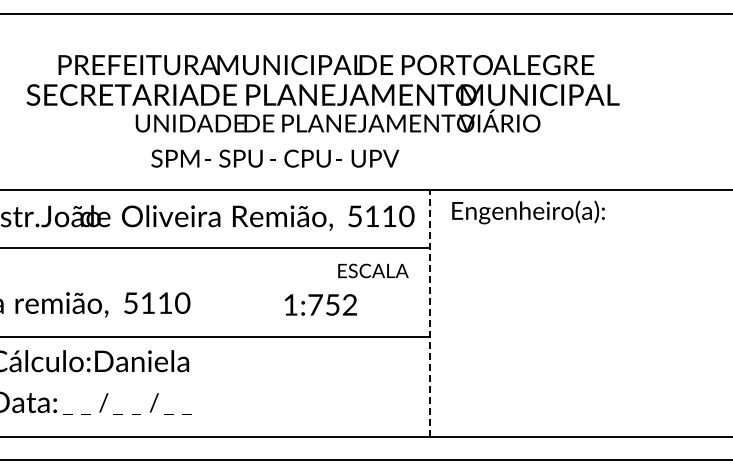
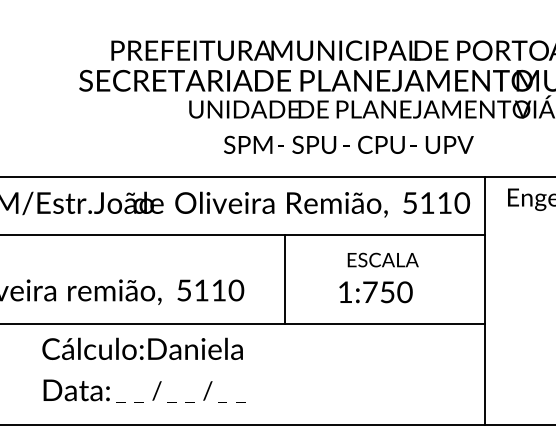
text: (275, 158) -> (349, 144), moved
text: (373, 270) -> (383, 259), moved
line: (231, 291) -> (285, 278), added
text: (349, 304) -> (404, 291), 1:752 -> 1:750
line: (429, 313) -> (485, 300), dashed -> solid

